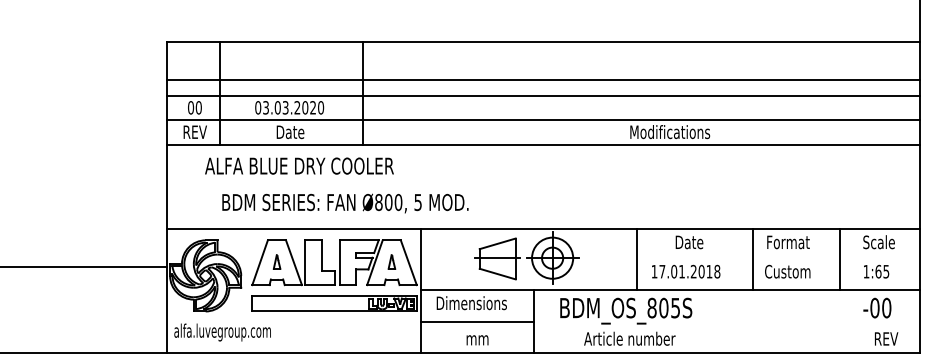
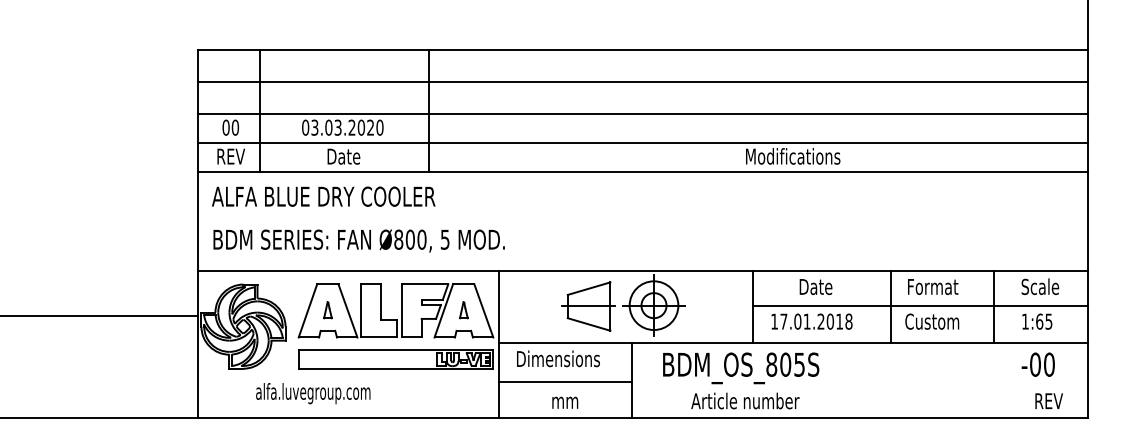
line: (542, 79) -> (642, 81), moved
text: (299, 165) -> (323, 195), moved
text: (345, 203) -> (359, 240), moved
line: (777, 258) -> (920, 306), added
text: (222, 332) -> (313, 393), moved

